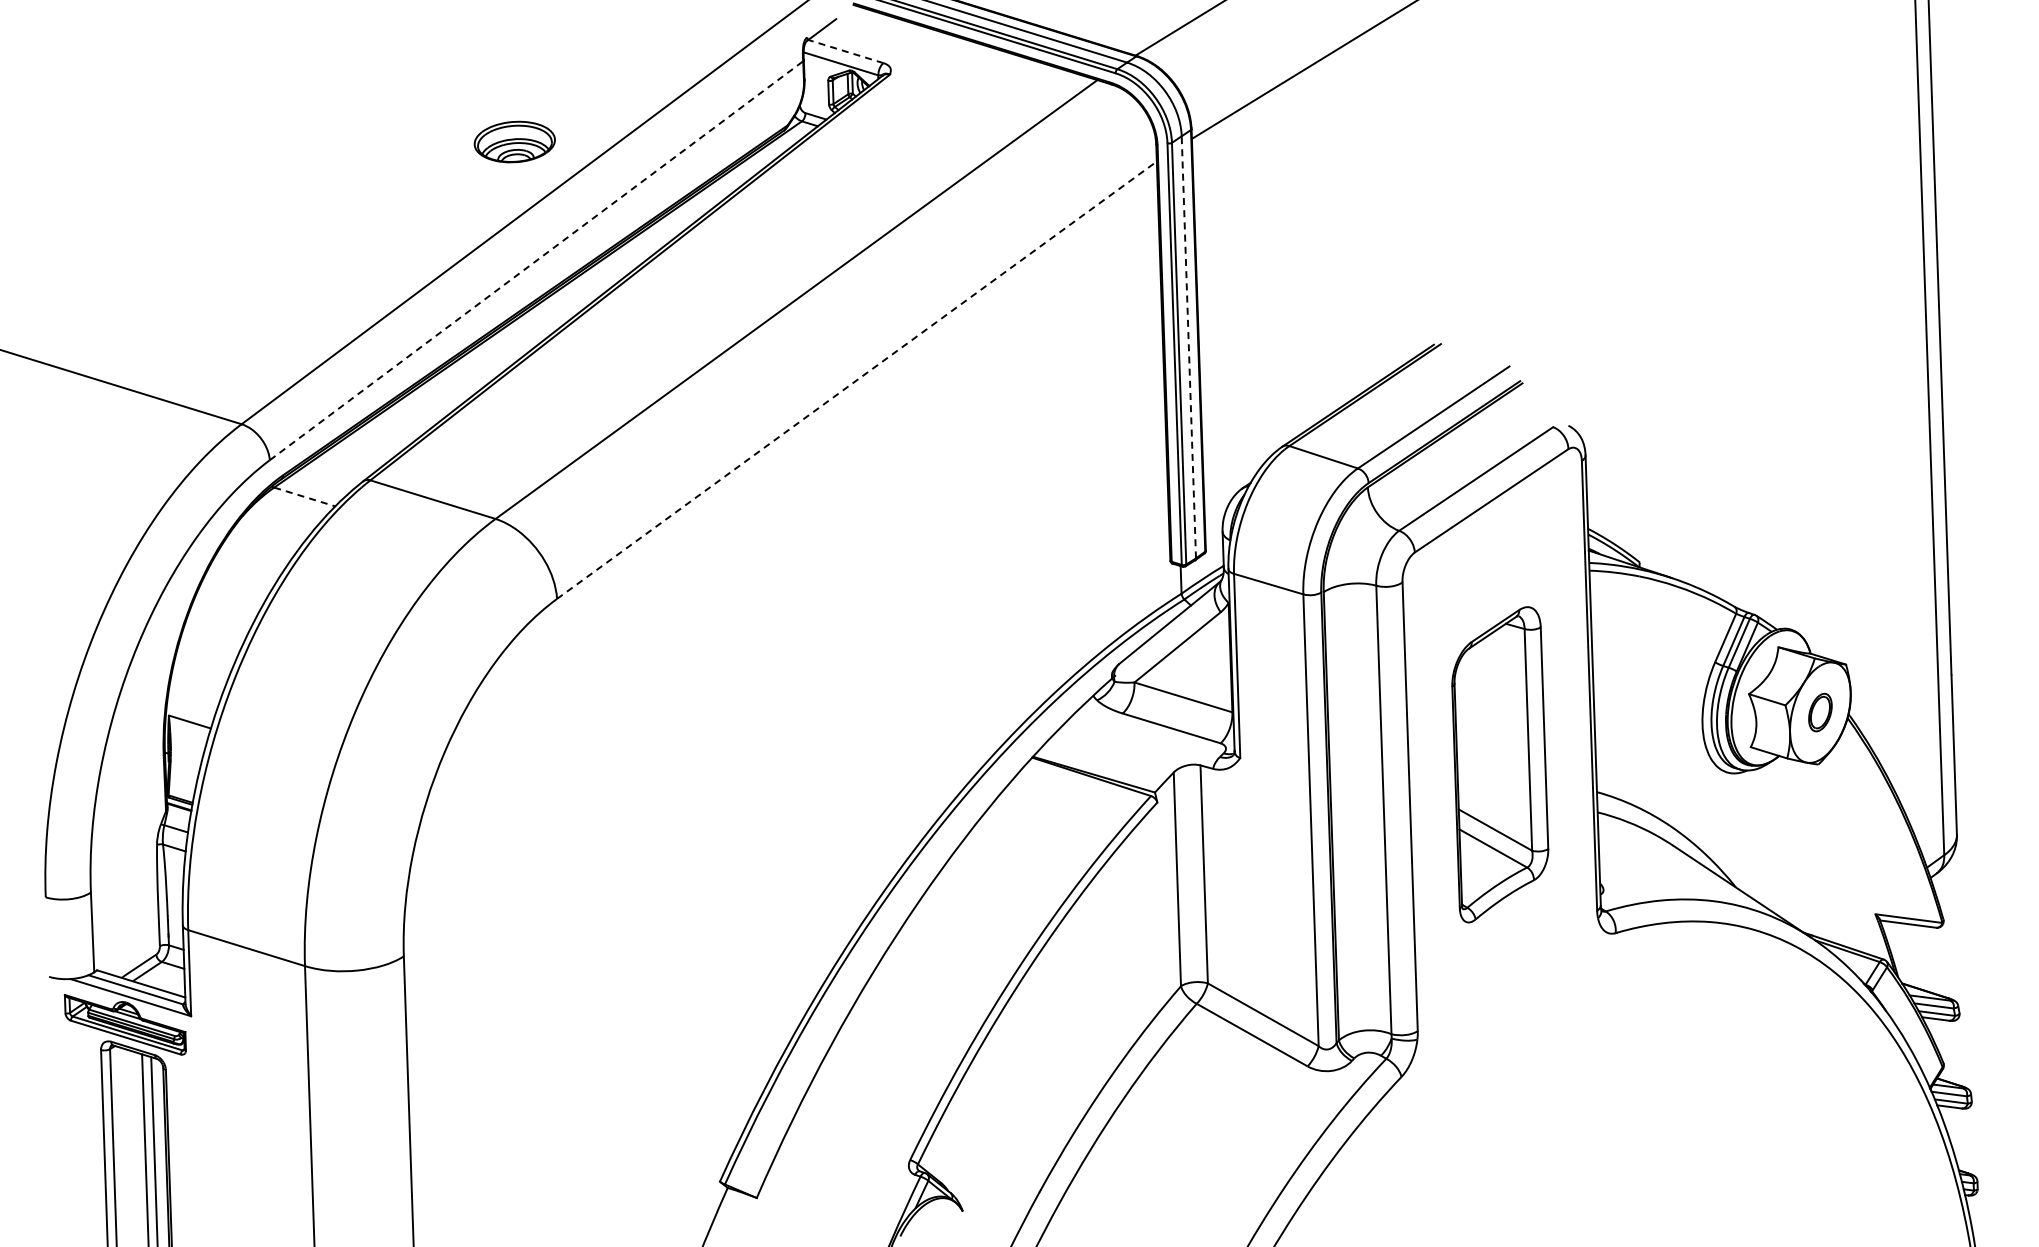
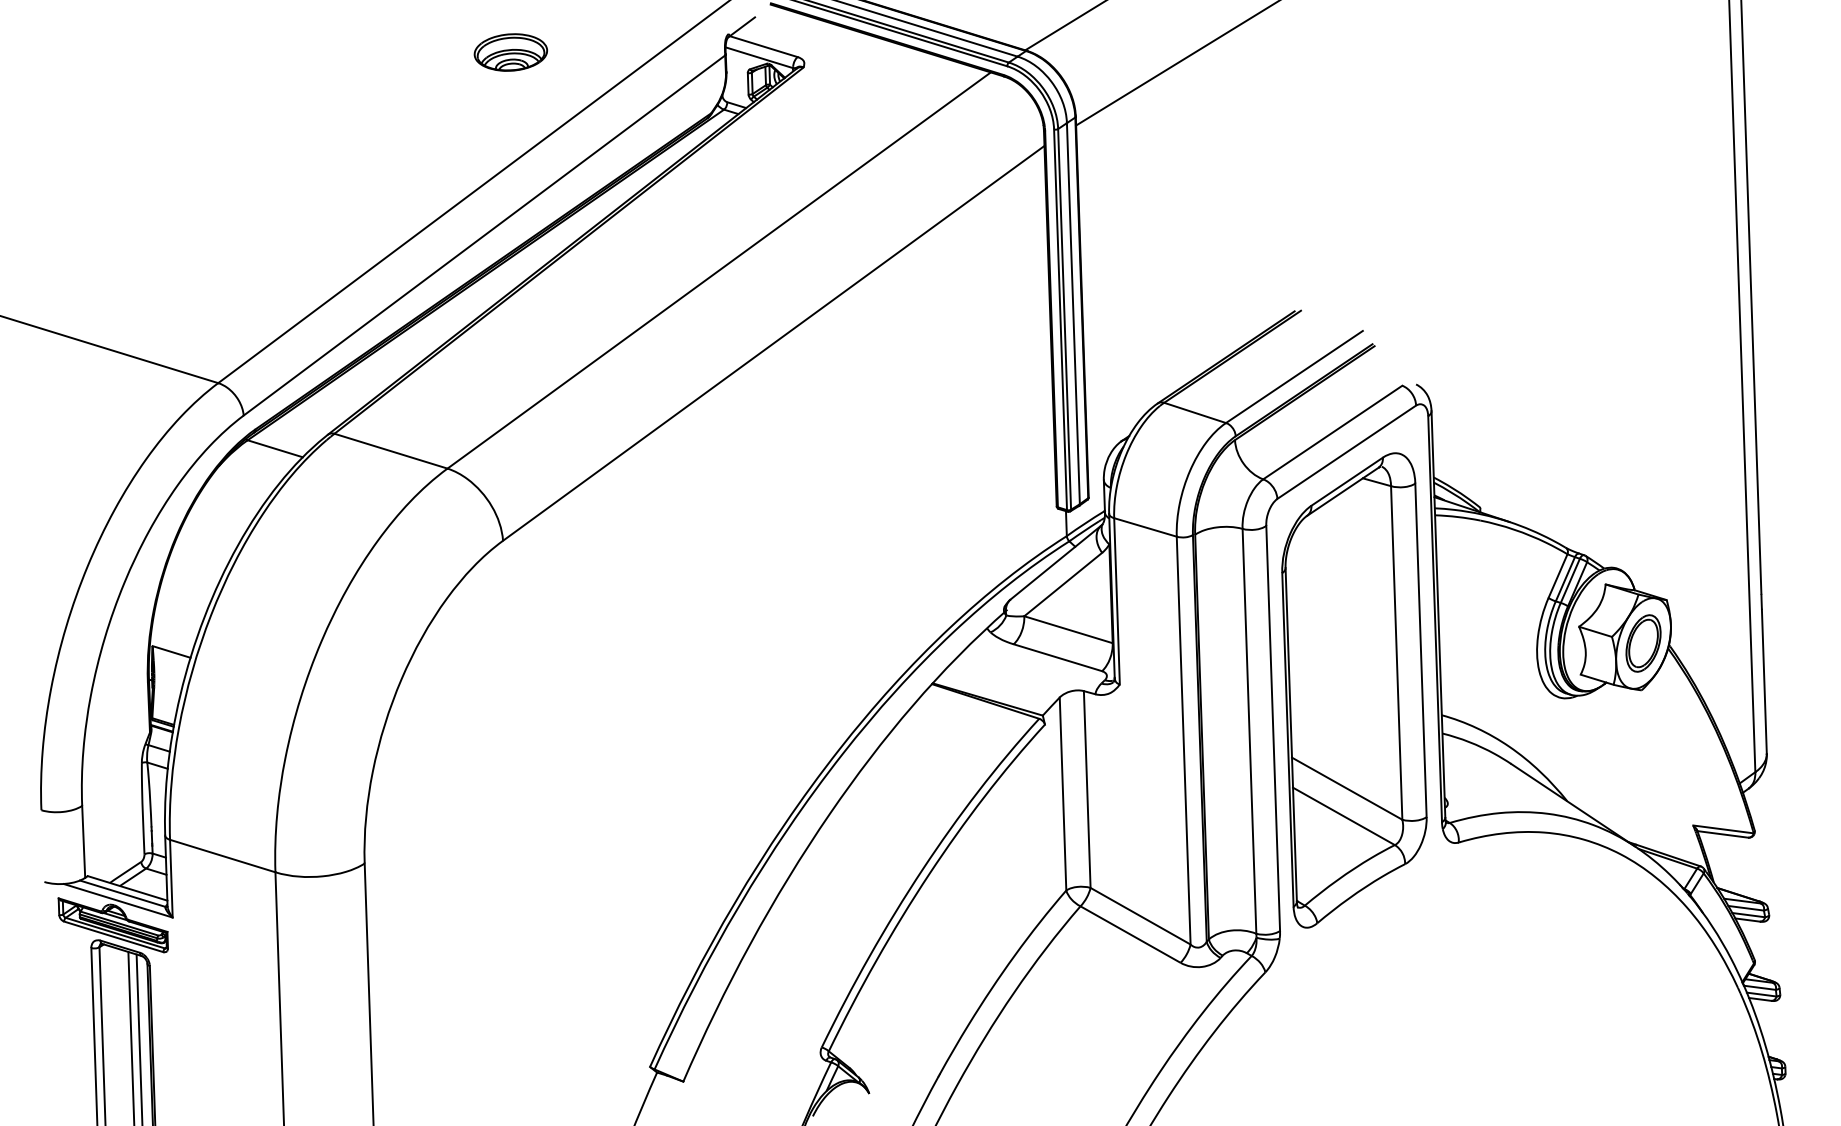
line: (845, 51) -> (763, 46), dashed -> solid
part: (514, 141) -> (510, 52), moved
line: (536, 260) -> (484, 235), dashed -> solid
line: (1188, 346) -> (1073, 312), dashed -> solid
line: (857, 379) -> (774, 342), dashed -> solid
line: (304, 496) -> (274, 448), dashed -> solid
part: (1820, 712) -> (1643, 643), size x1.67
part: (1500, 764) -> (1354, 690), size x1.67

